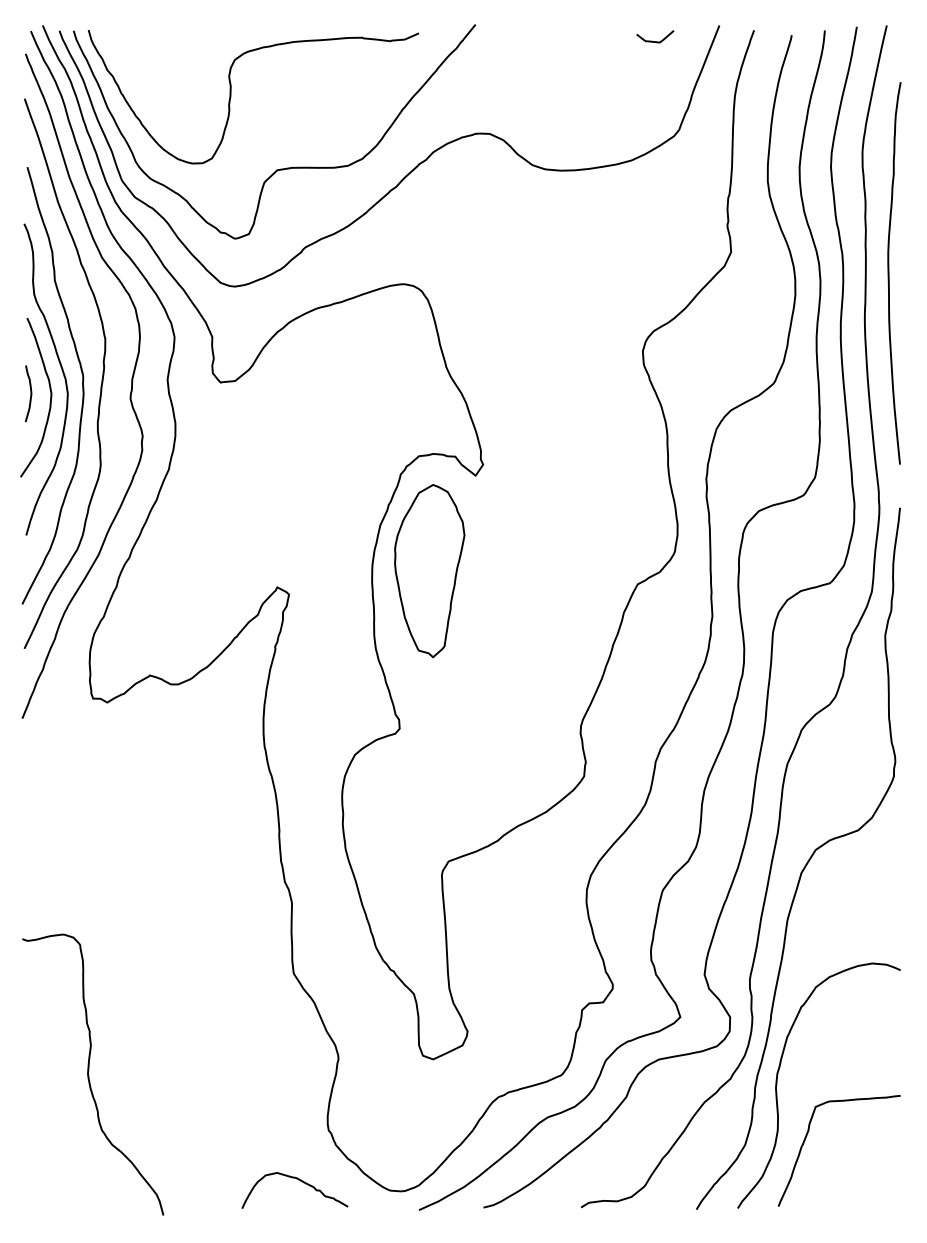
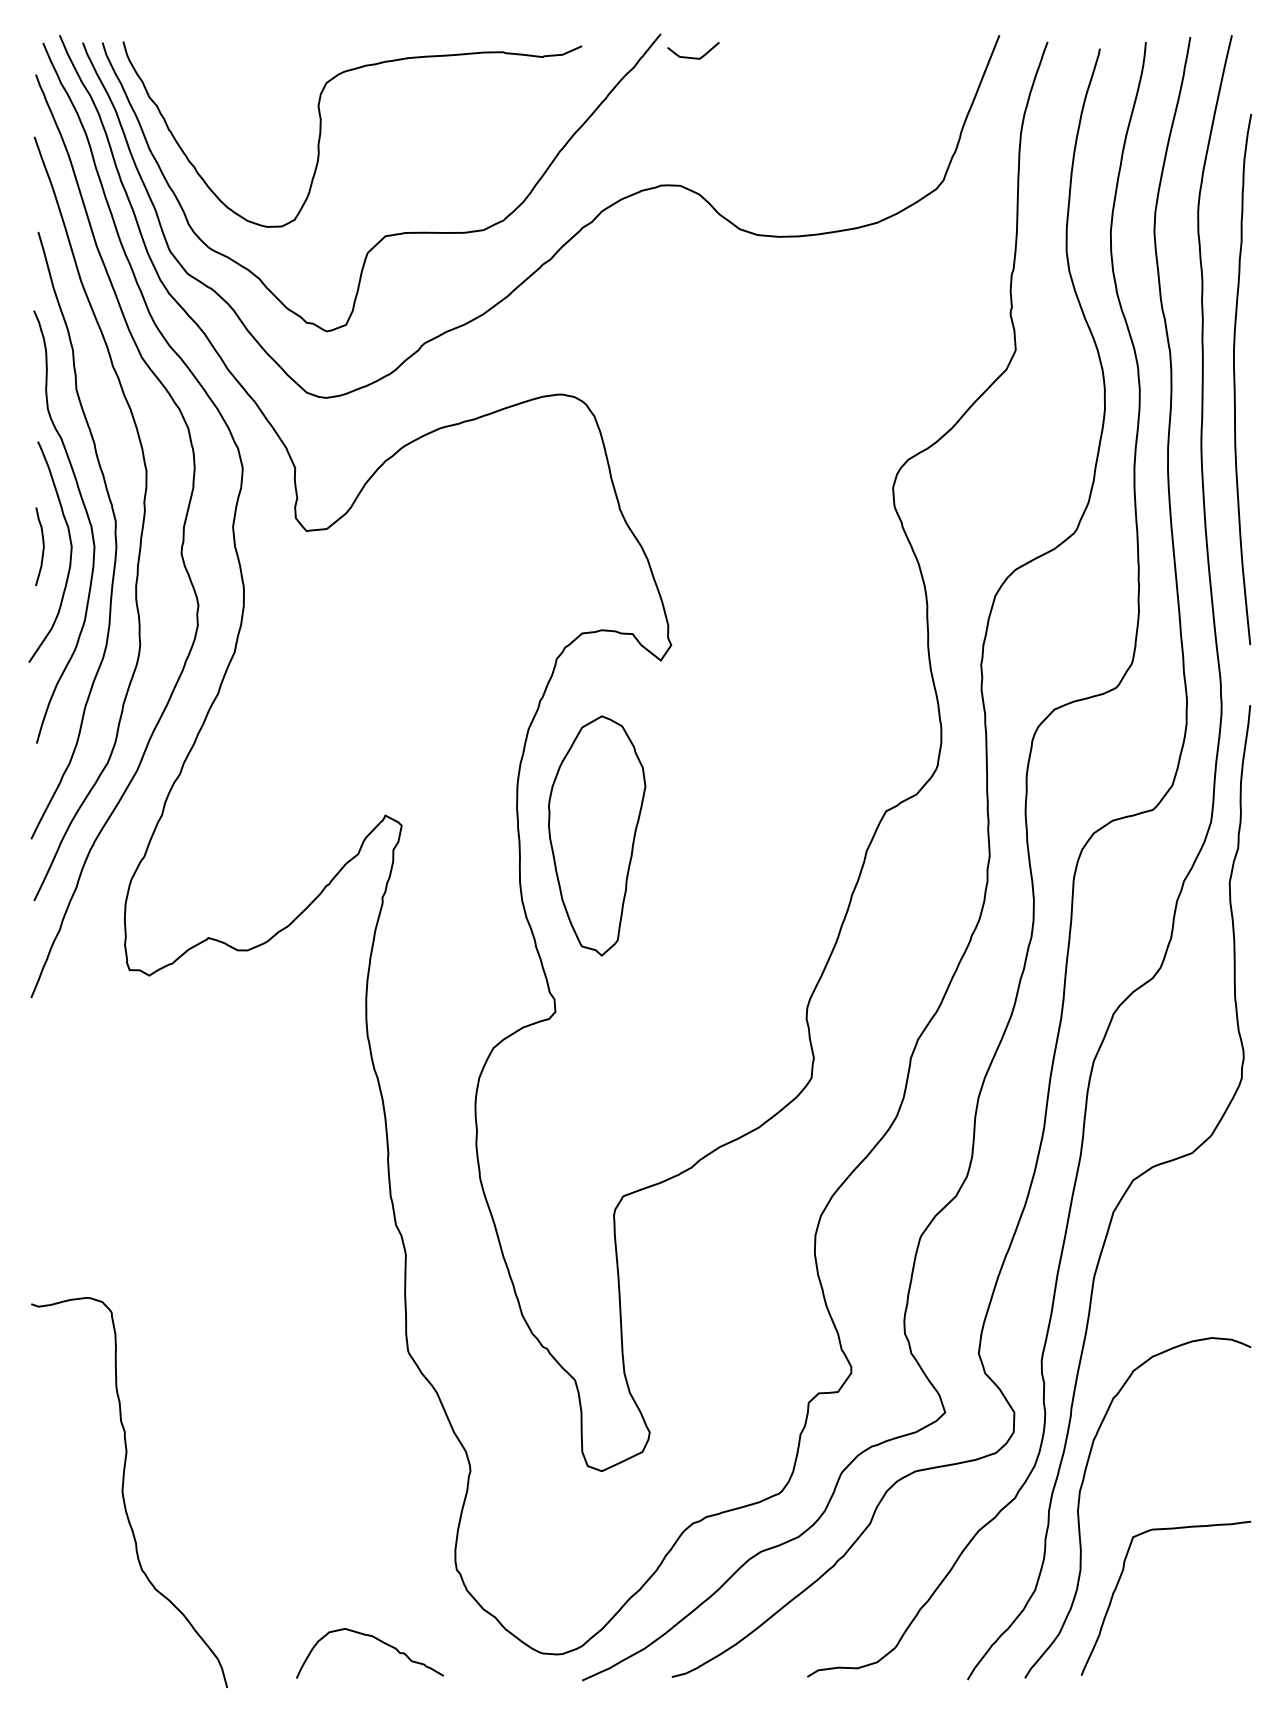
curve: (655, 41) -> (693, 57), moved
part: (430, 570) -> (597, 835), moved
curve: (300, 1181) -> (377, 1640), moved

